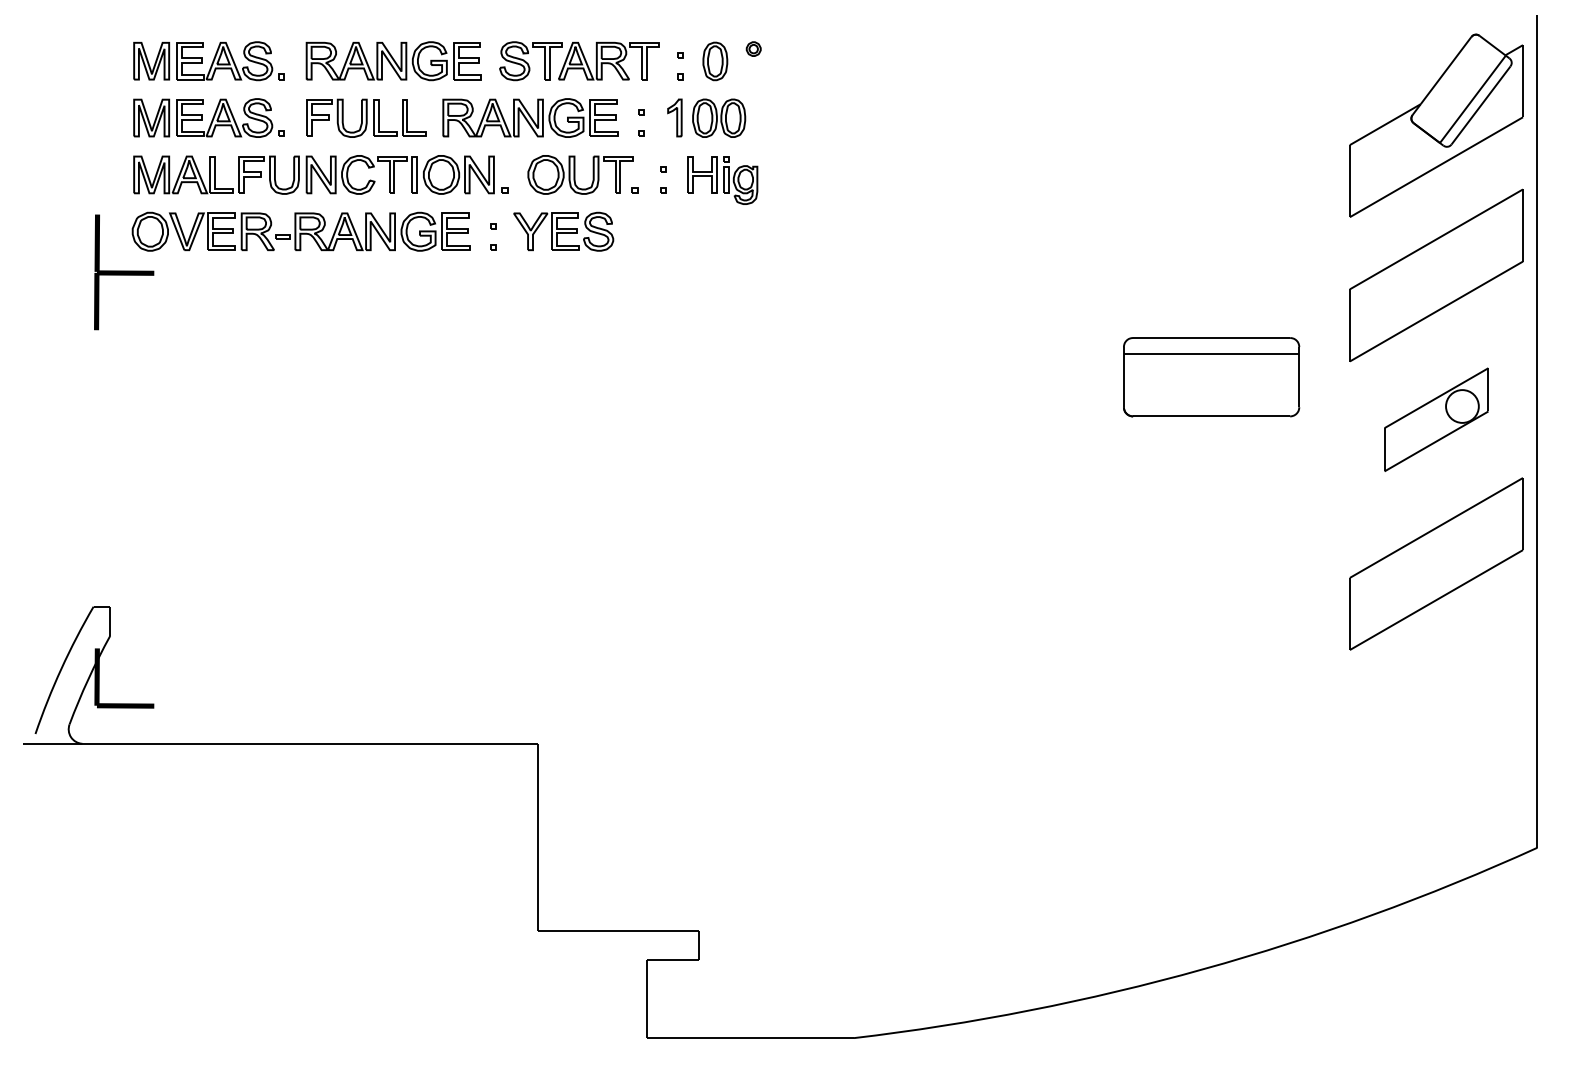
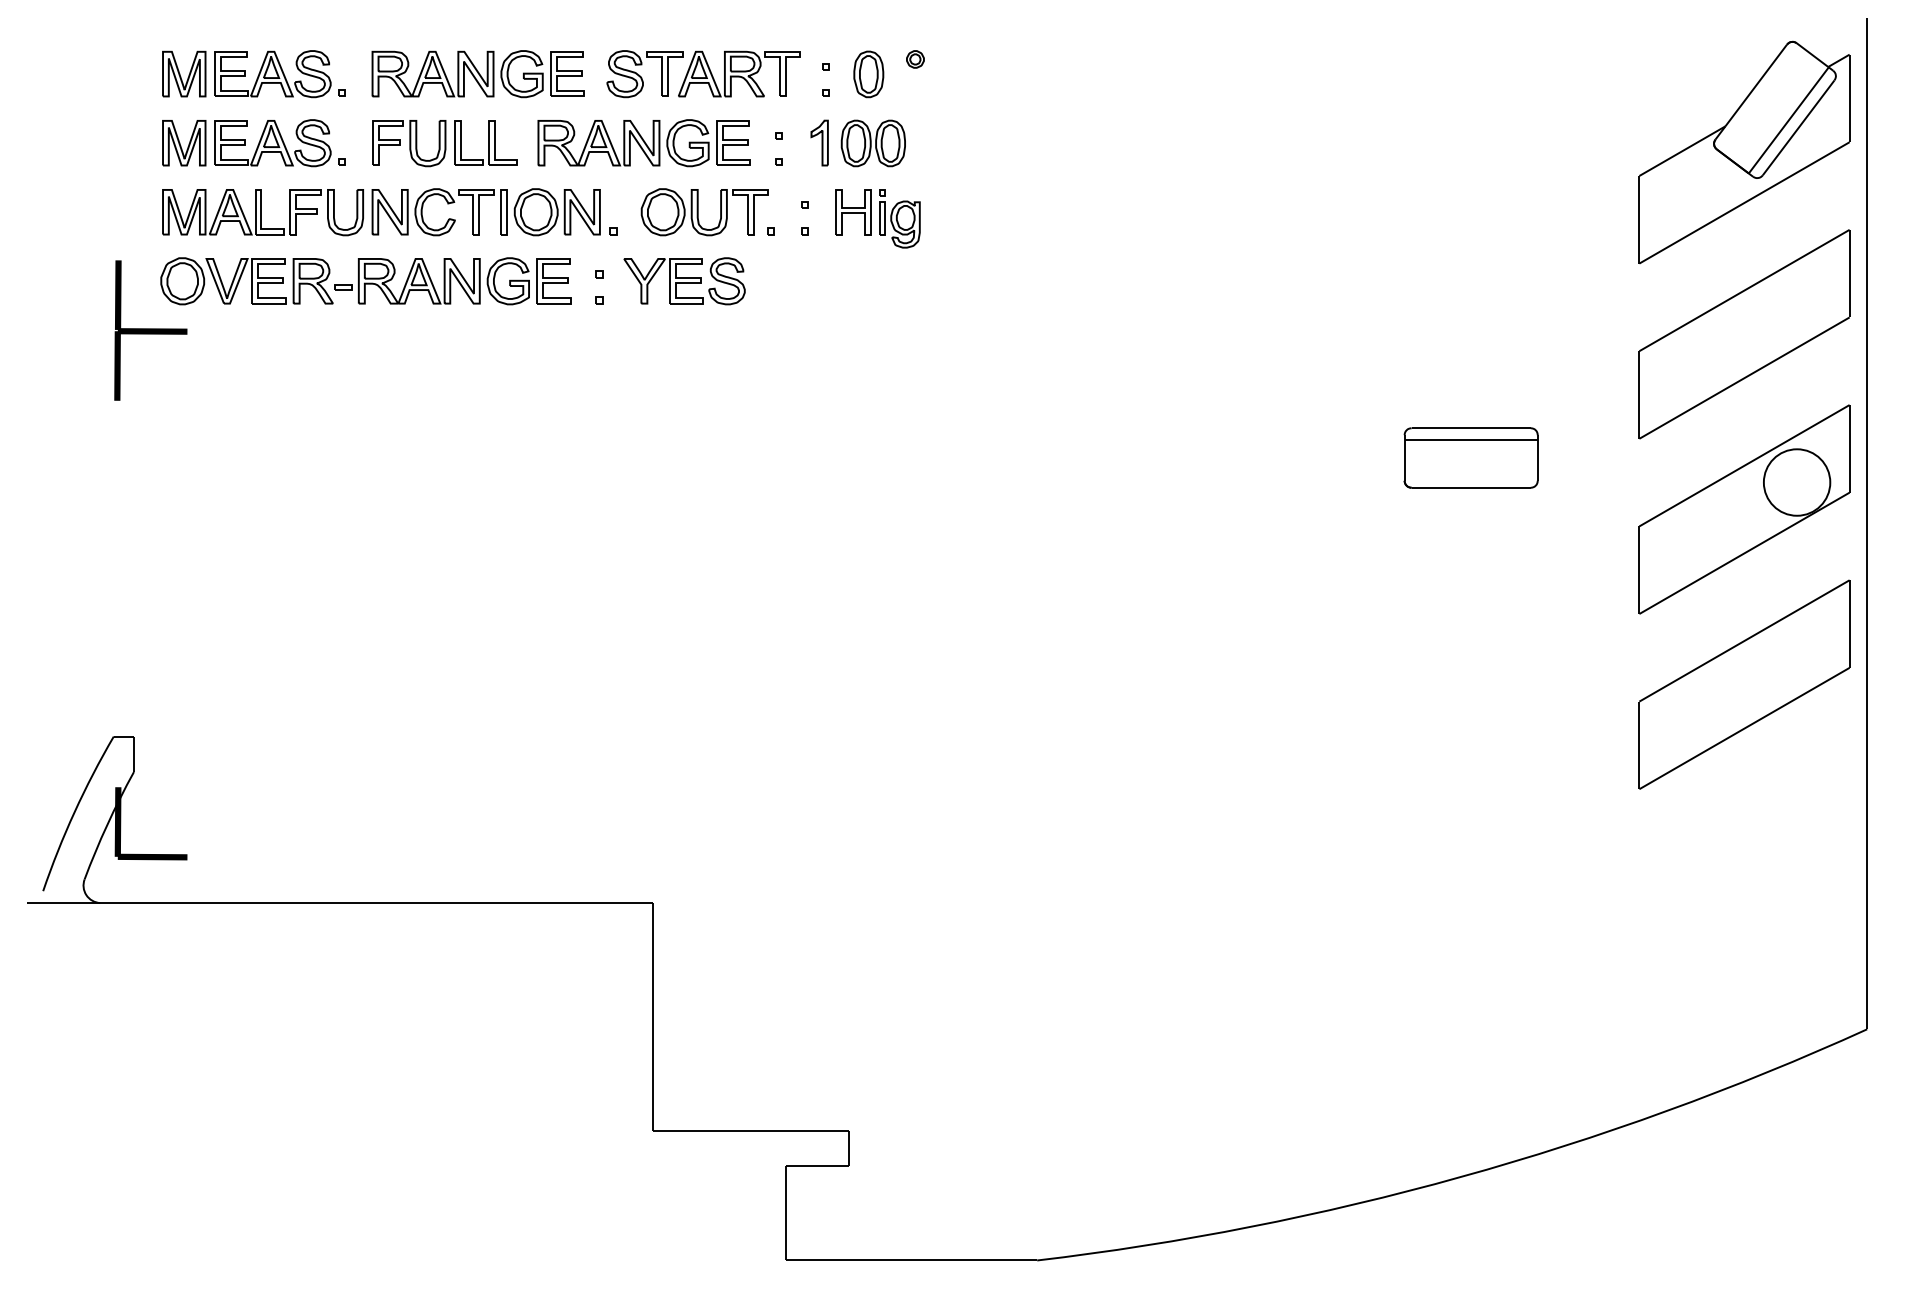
part: (1210, 377) -> (1470, 458), size x0.62
part: (1436, 419) -> (1744, 509), size x1.67

